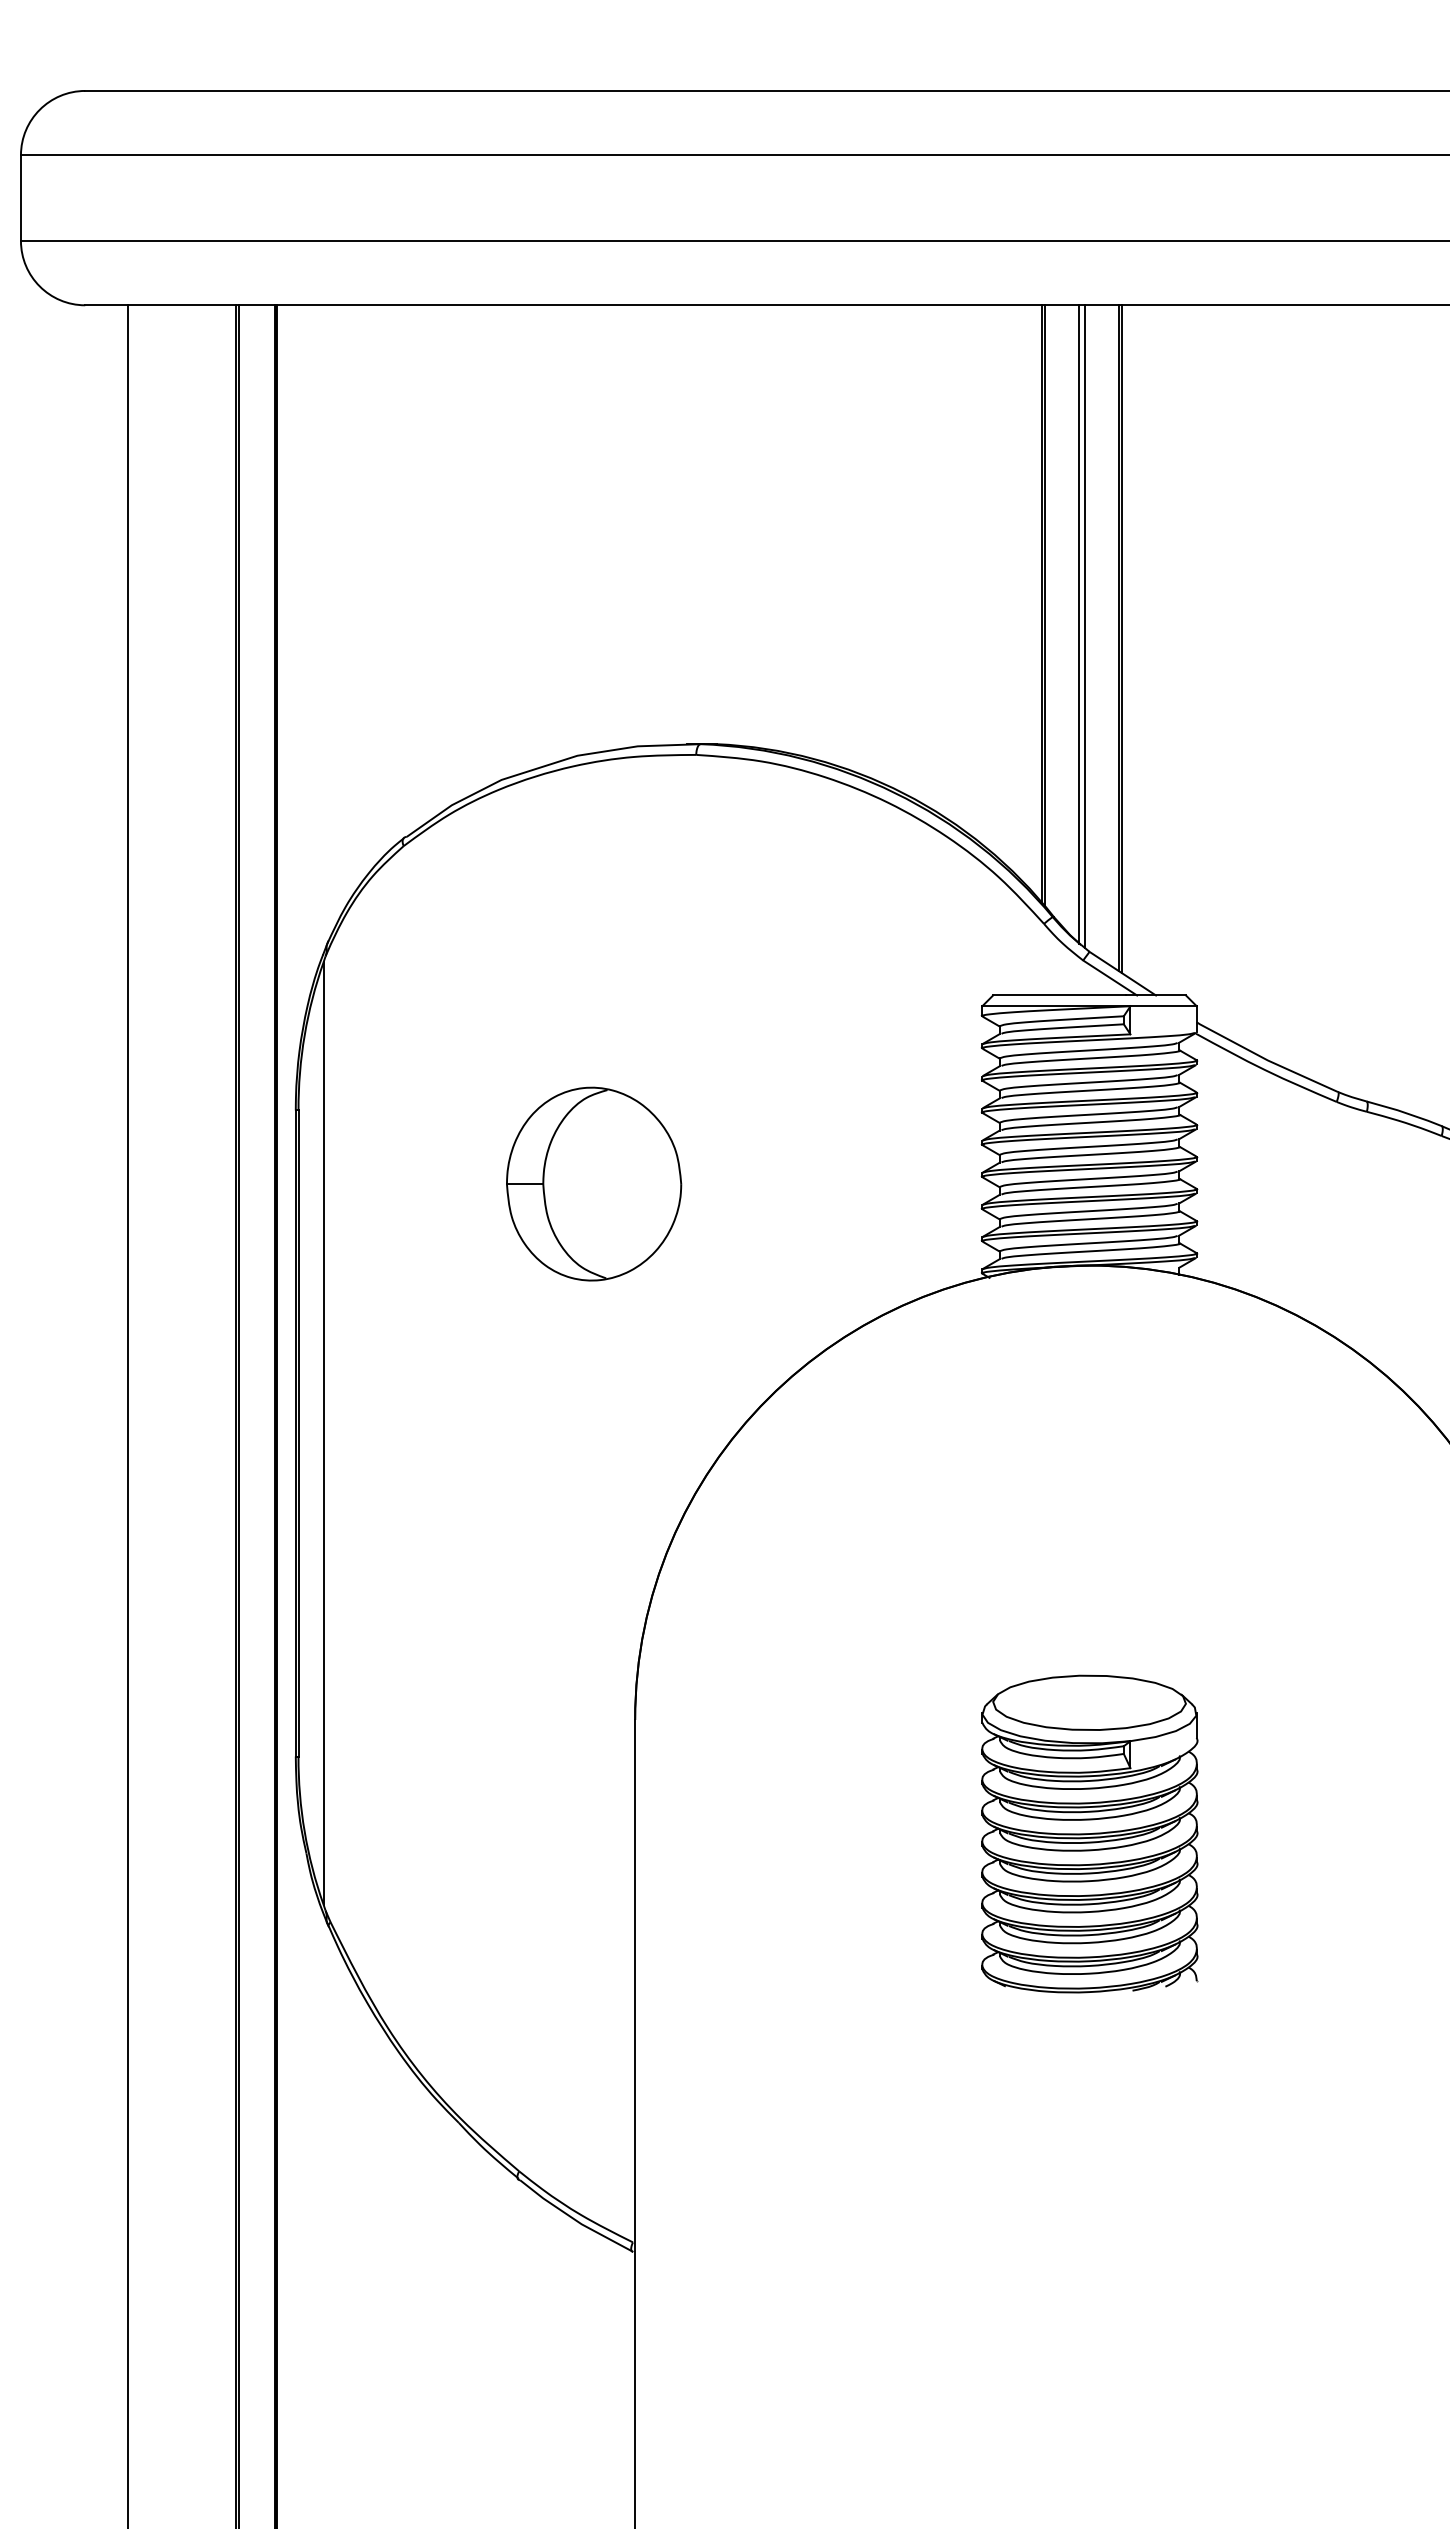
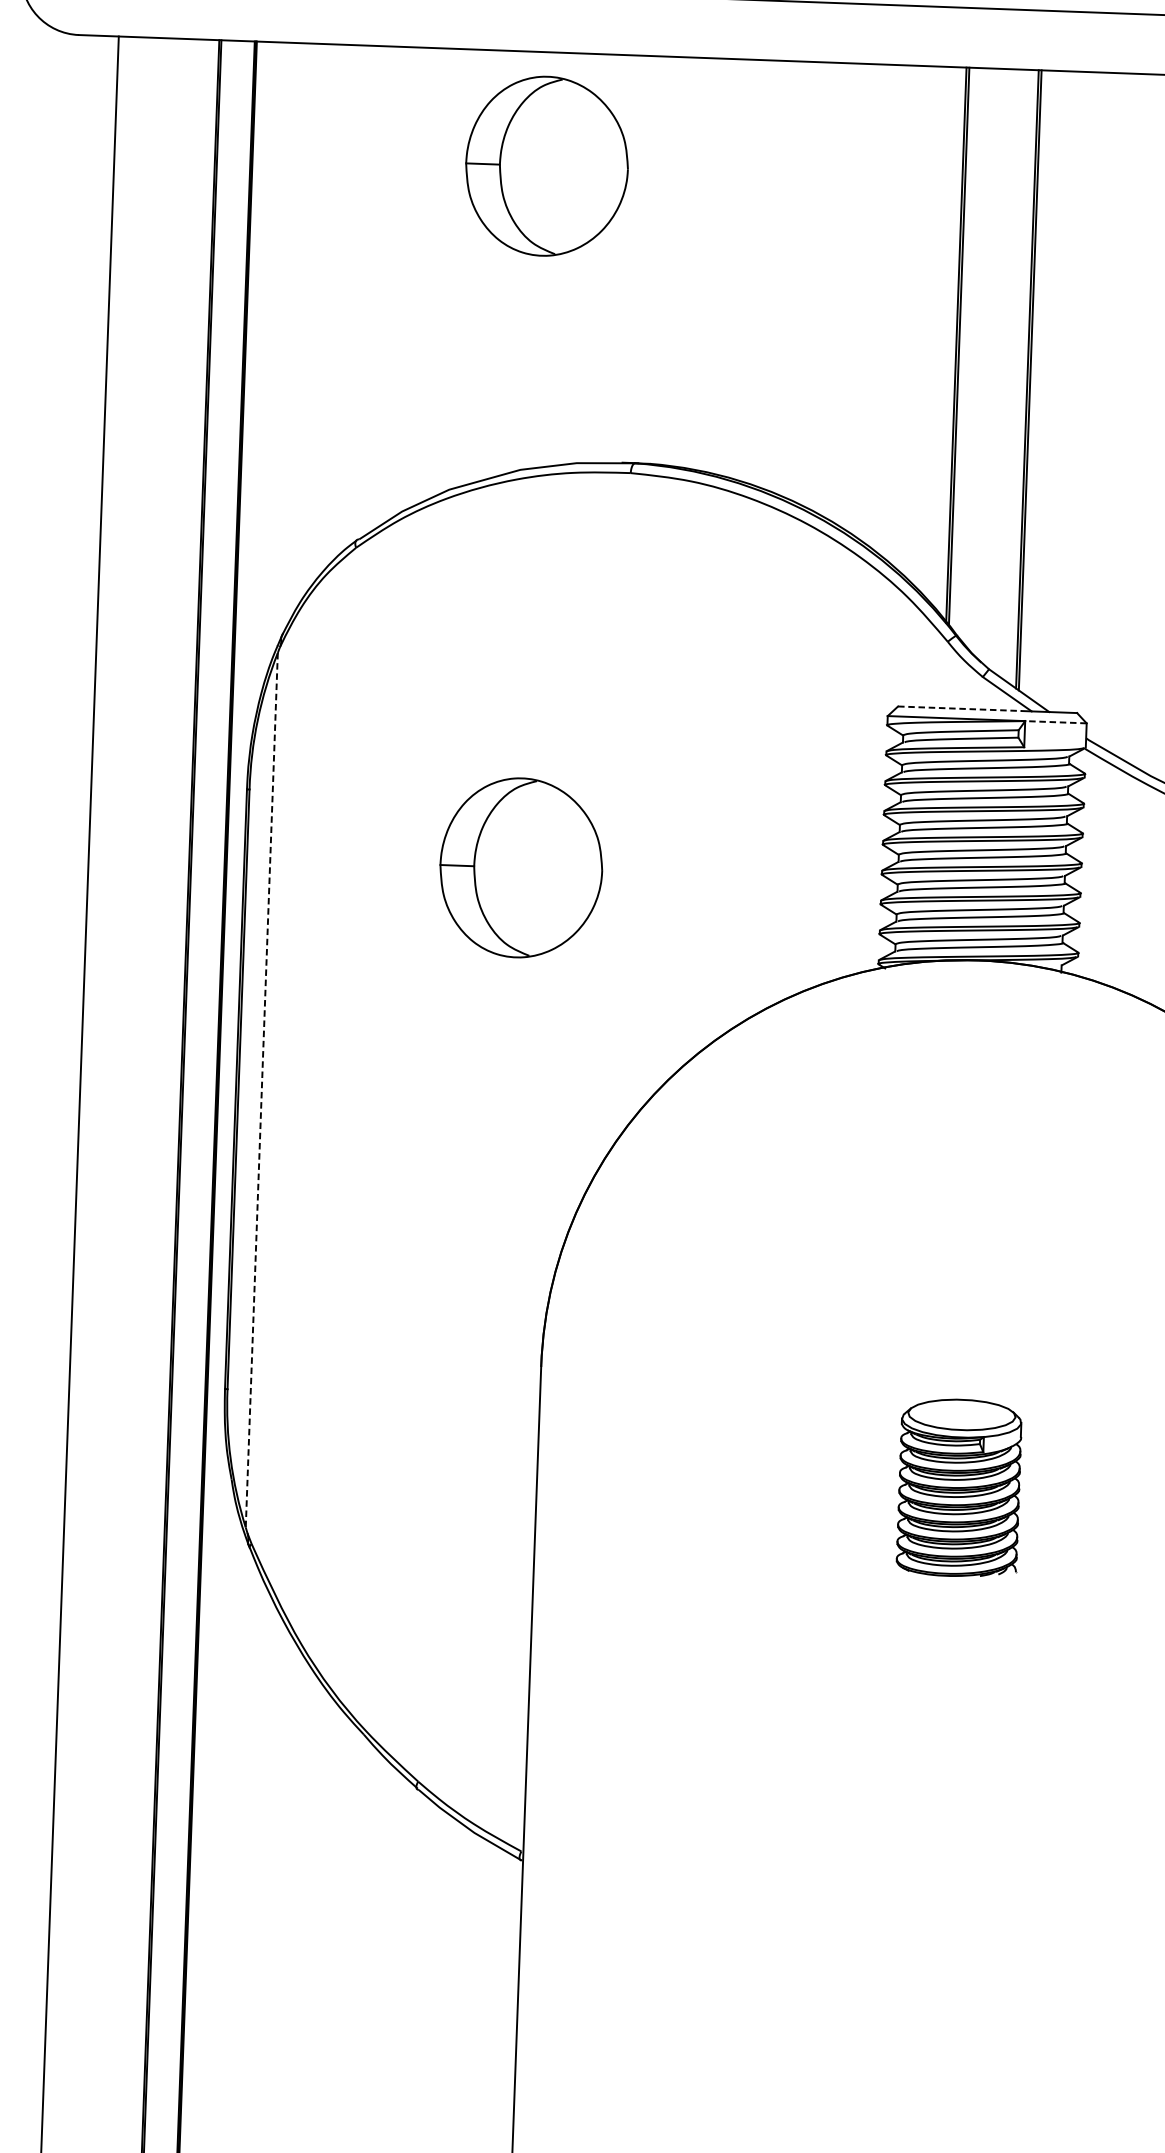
part: (594, 427) -> (547, 165), added
line: (1079, 624) -> (990, 365), removed
line: (1084, 626) -> (995, 367), removed
line: (1059, 995) -> (959, 708), solid -> dashed
line: (1163, 1006) -> (1055, 722), solid -> dashed
line: (323, 1434) -> (261, 1091), solid -> dashed
part: (1089, 1833) -> (959, 1487), size x0.6

